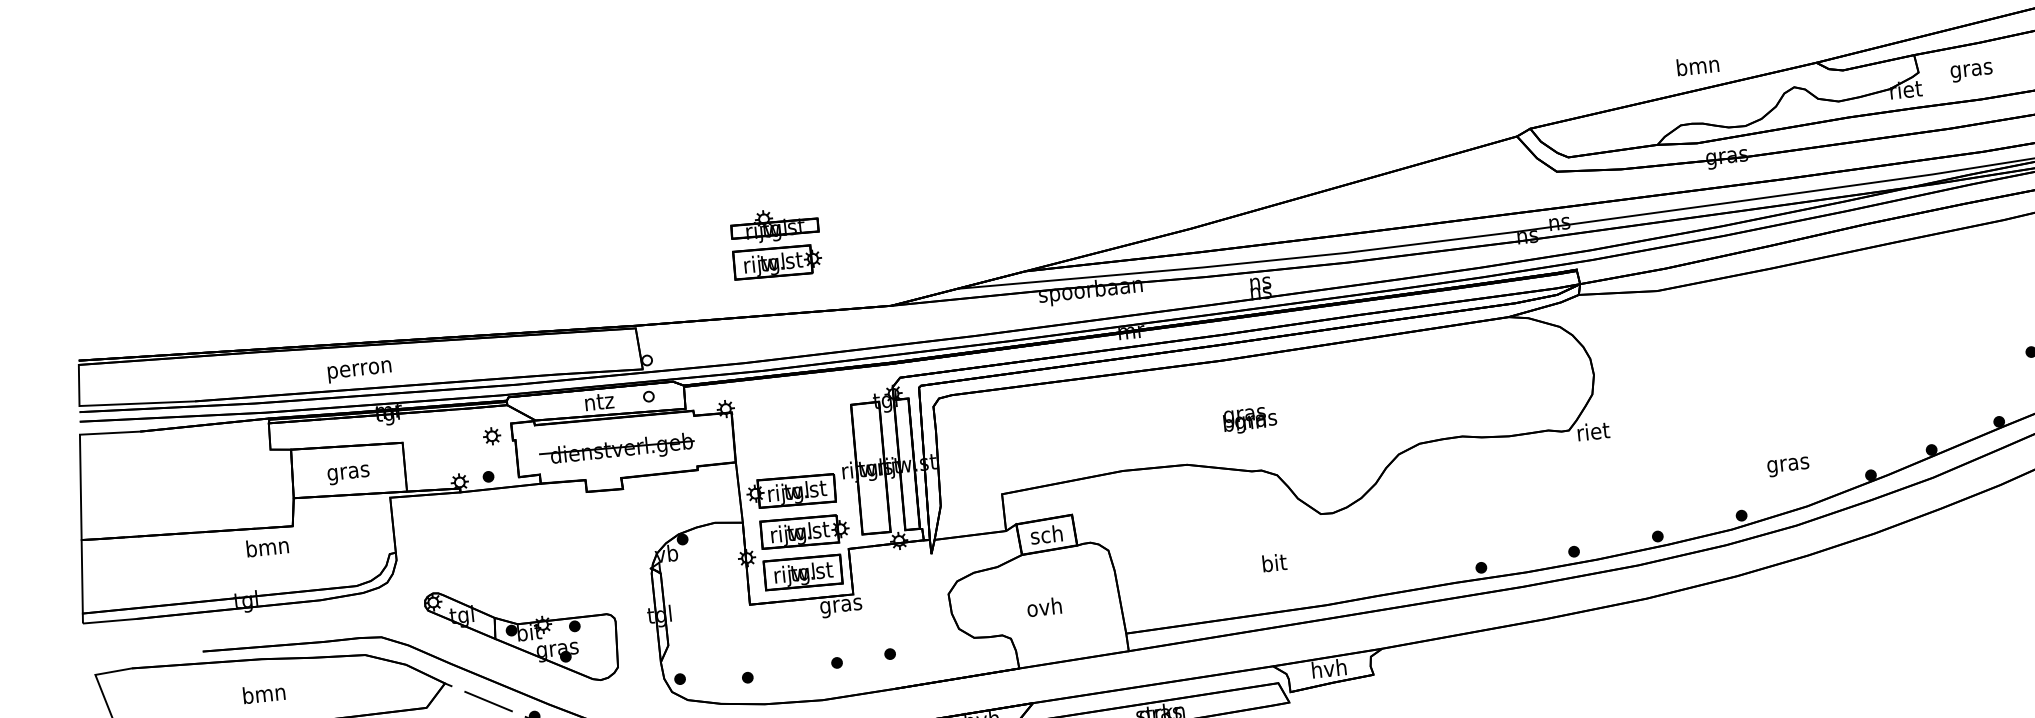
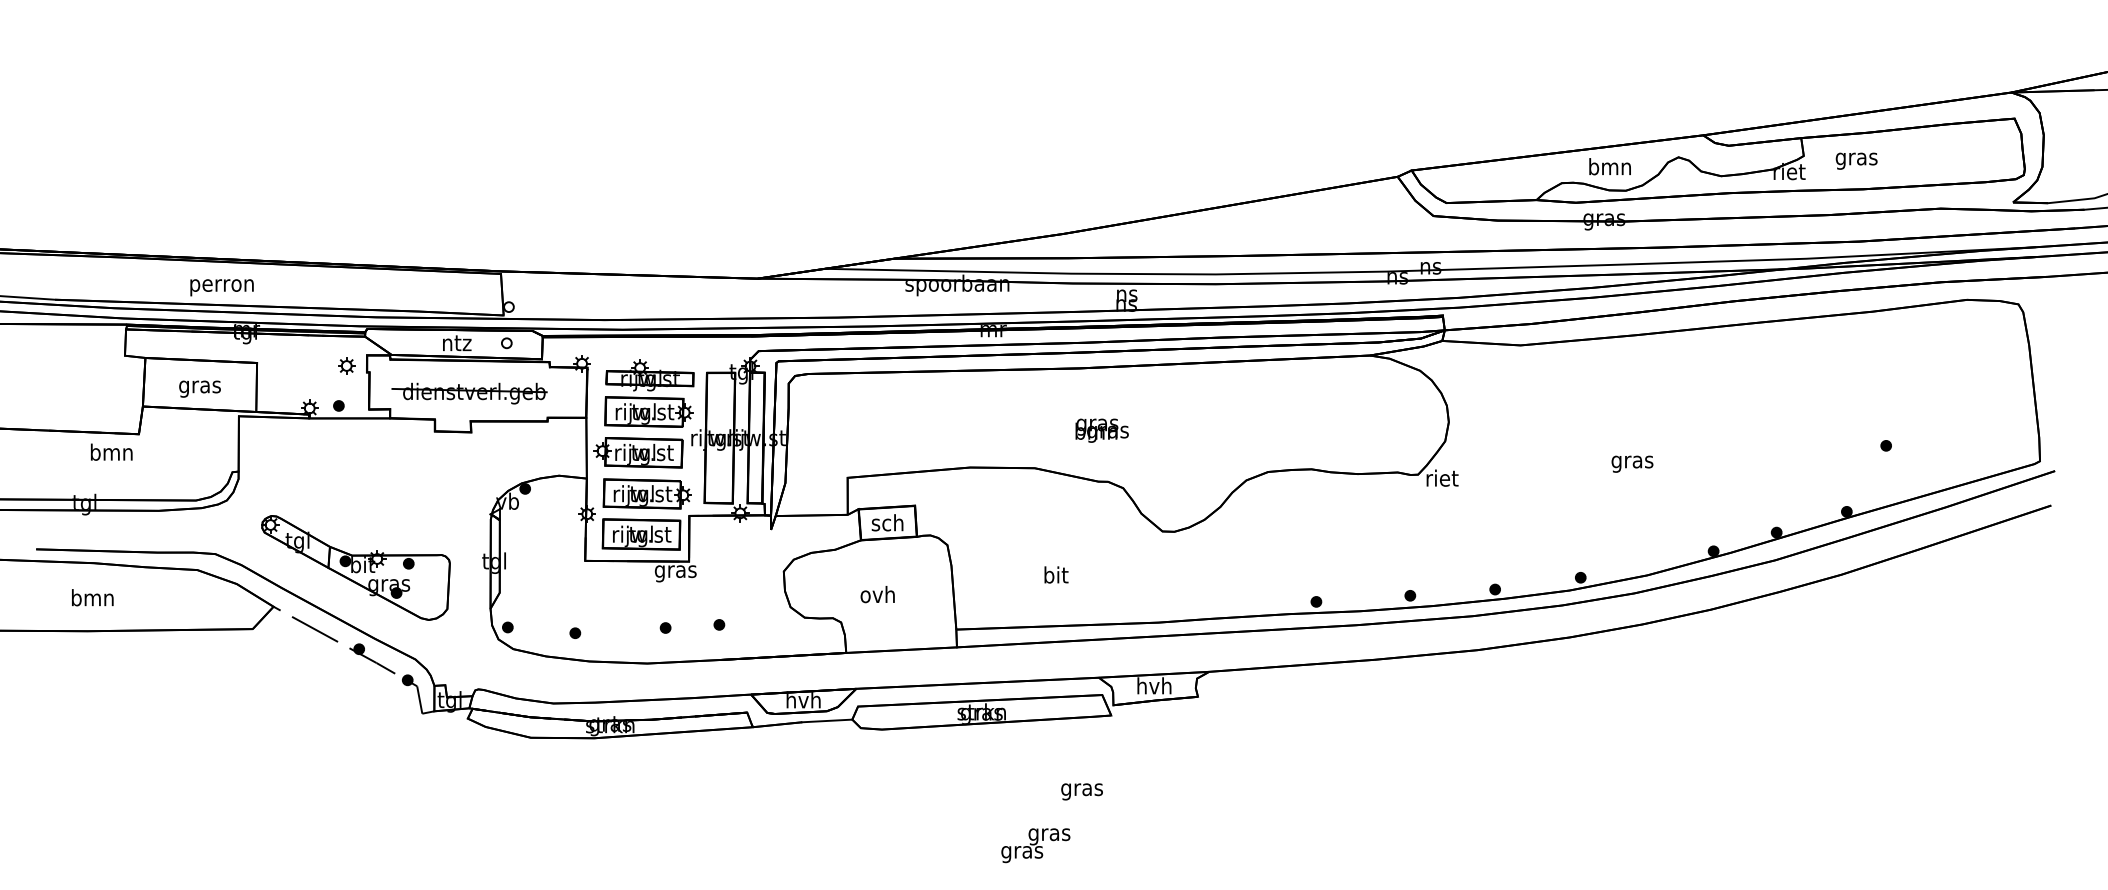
text: (1697, 65) -> (1609, 166), moved
part: (776, 243) -> (649, 393), moved
text: (1788, 466) -> (1632, 463), moved
text: (1274, 562) -> (1056, 574), moved

